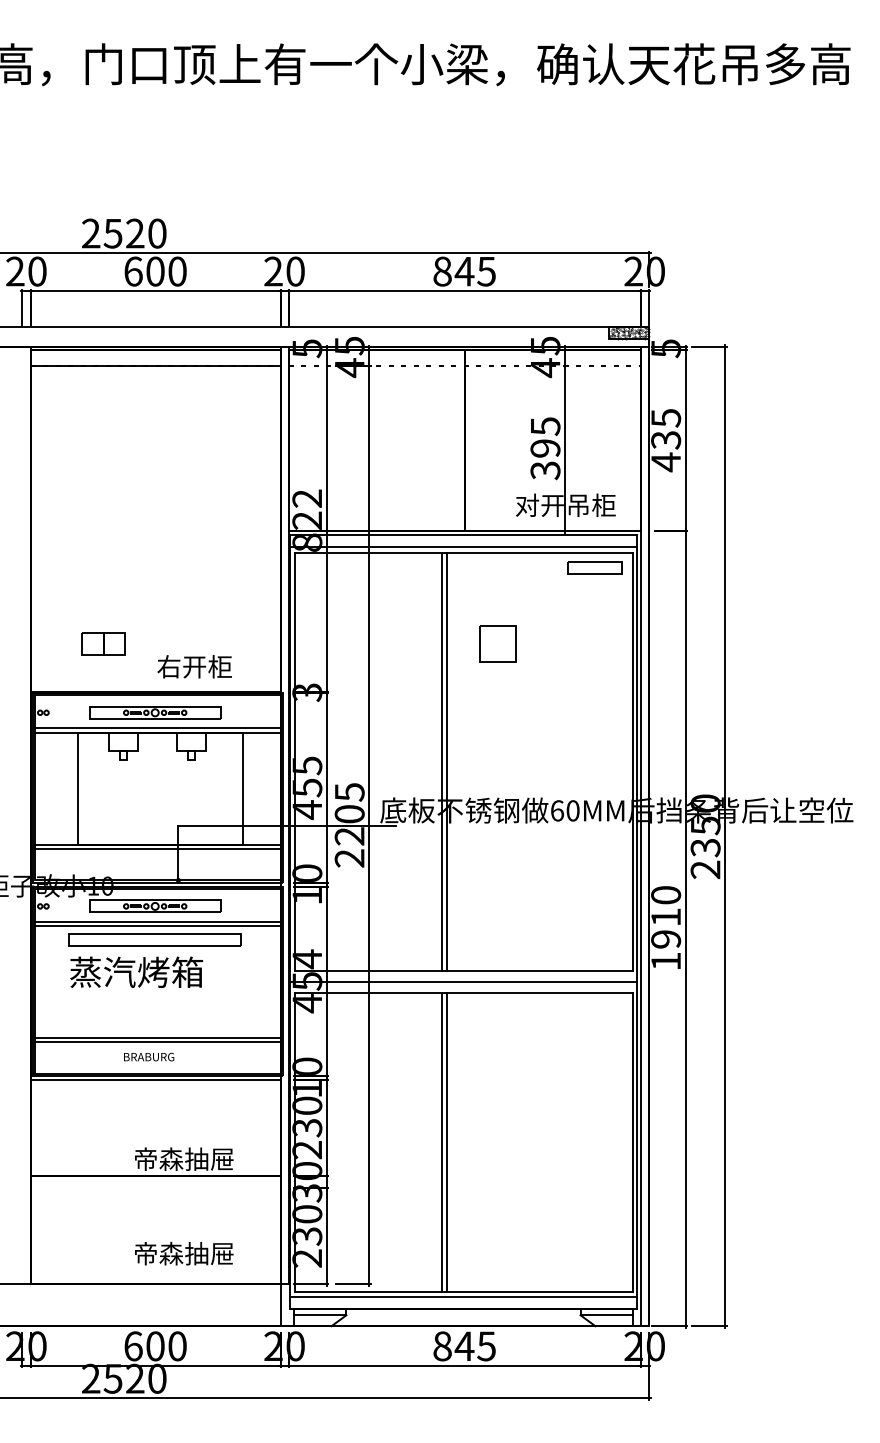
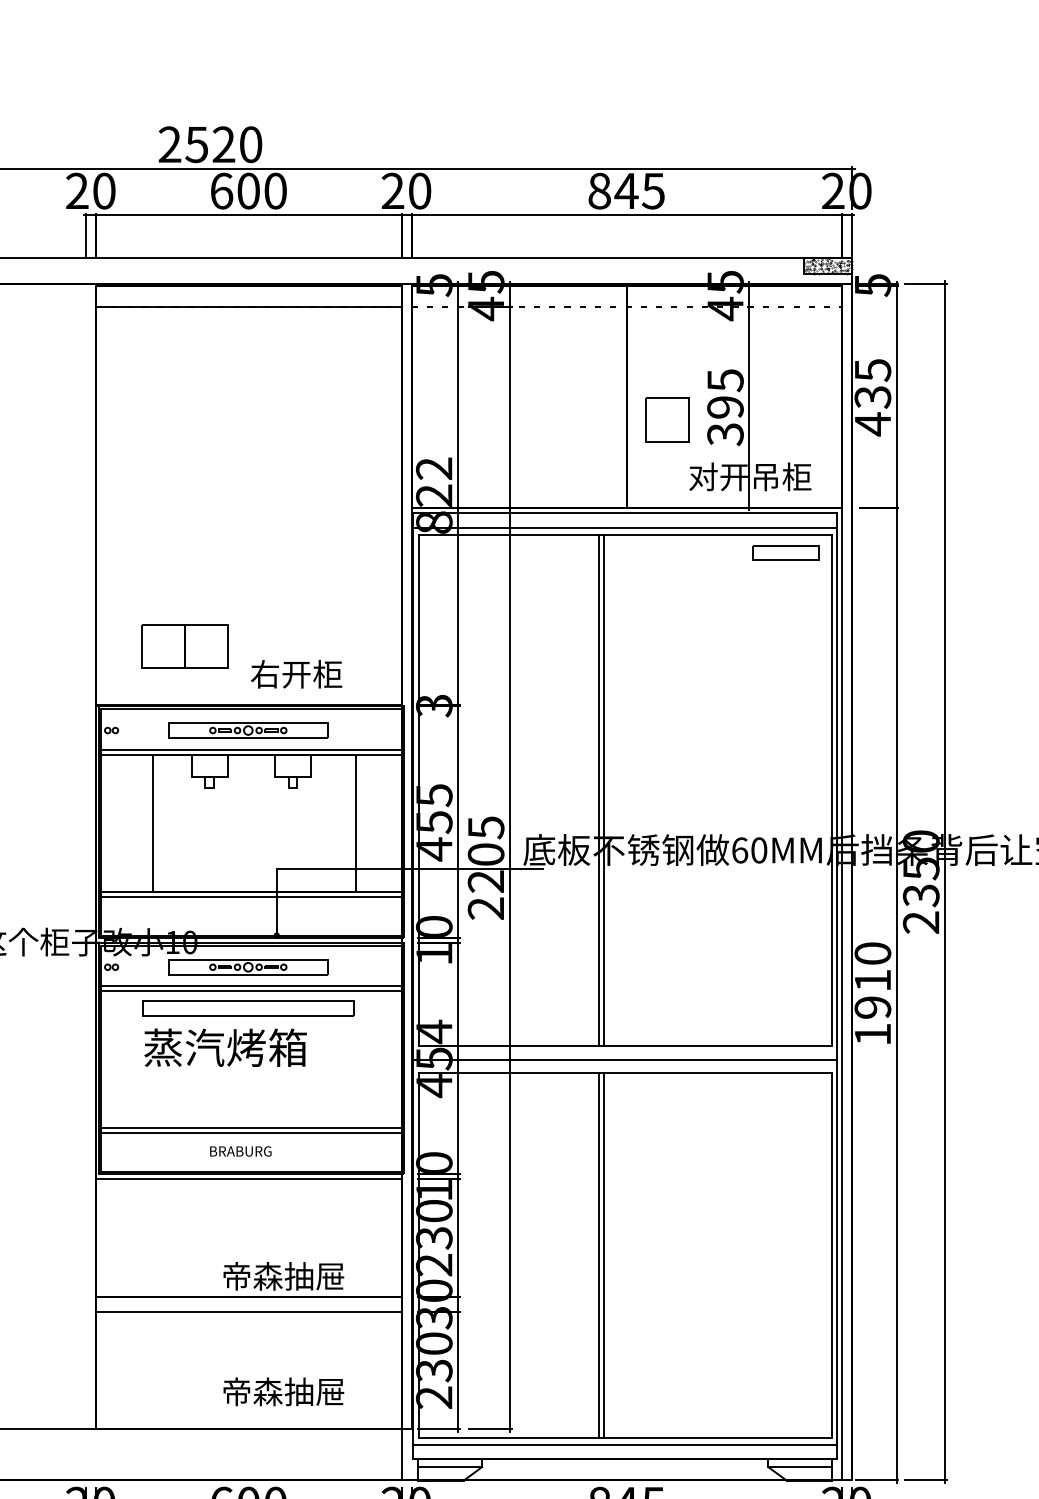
part: (103, 643) -> (185, 645), size x1.67
part: (497, 643) -> (666, 419), moved
line: (155, 1188) -> (248, 1312), added

